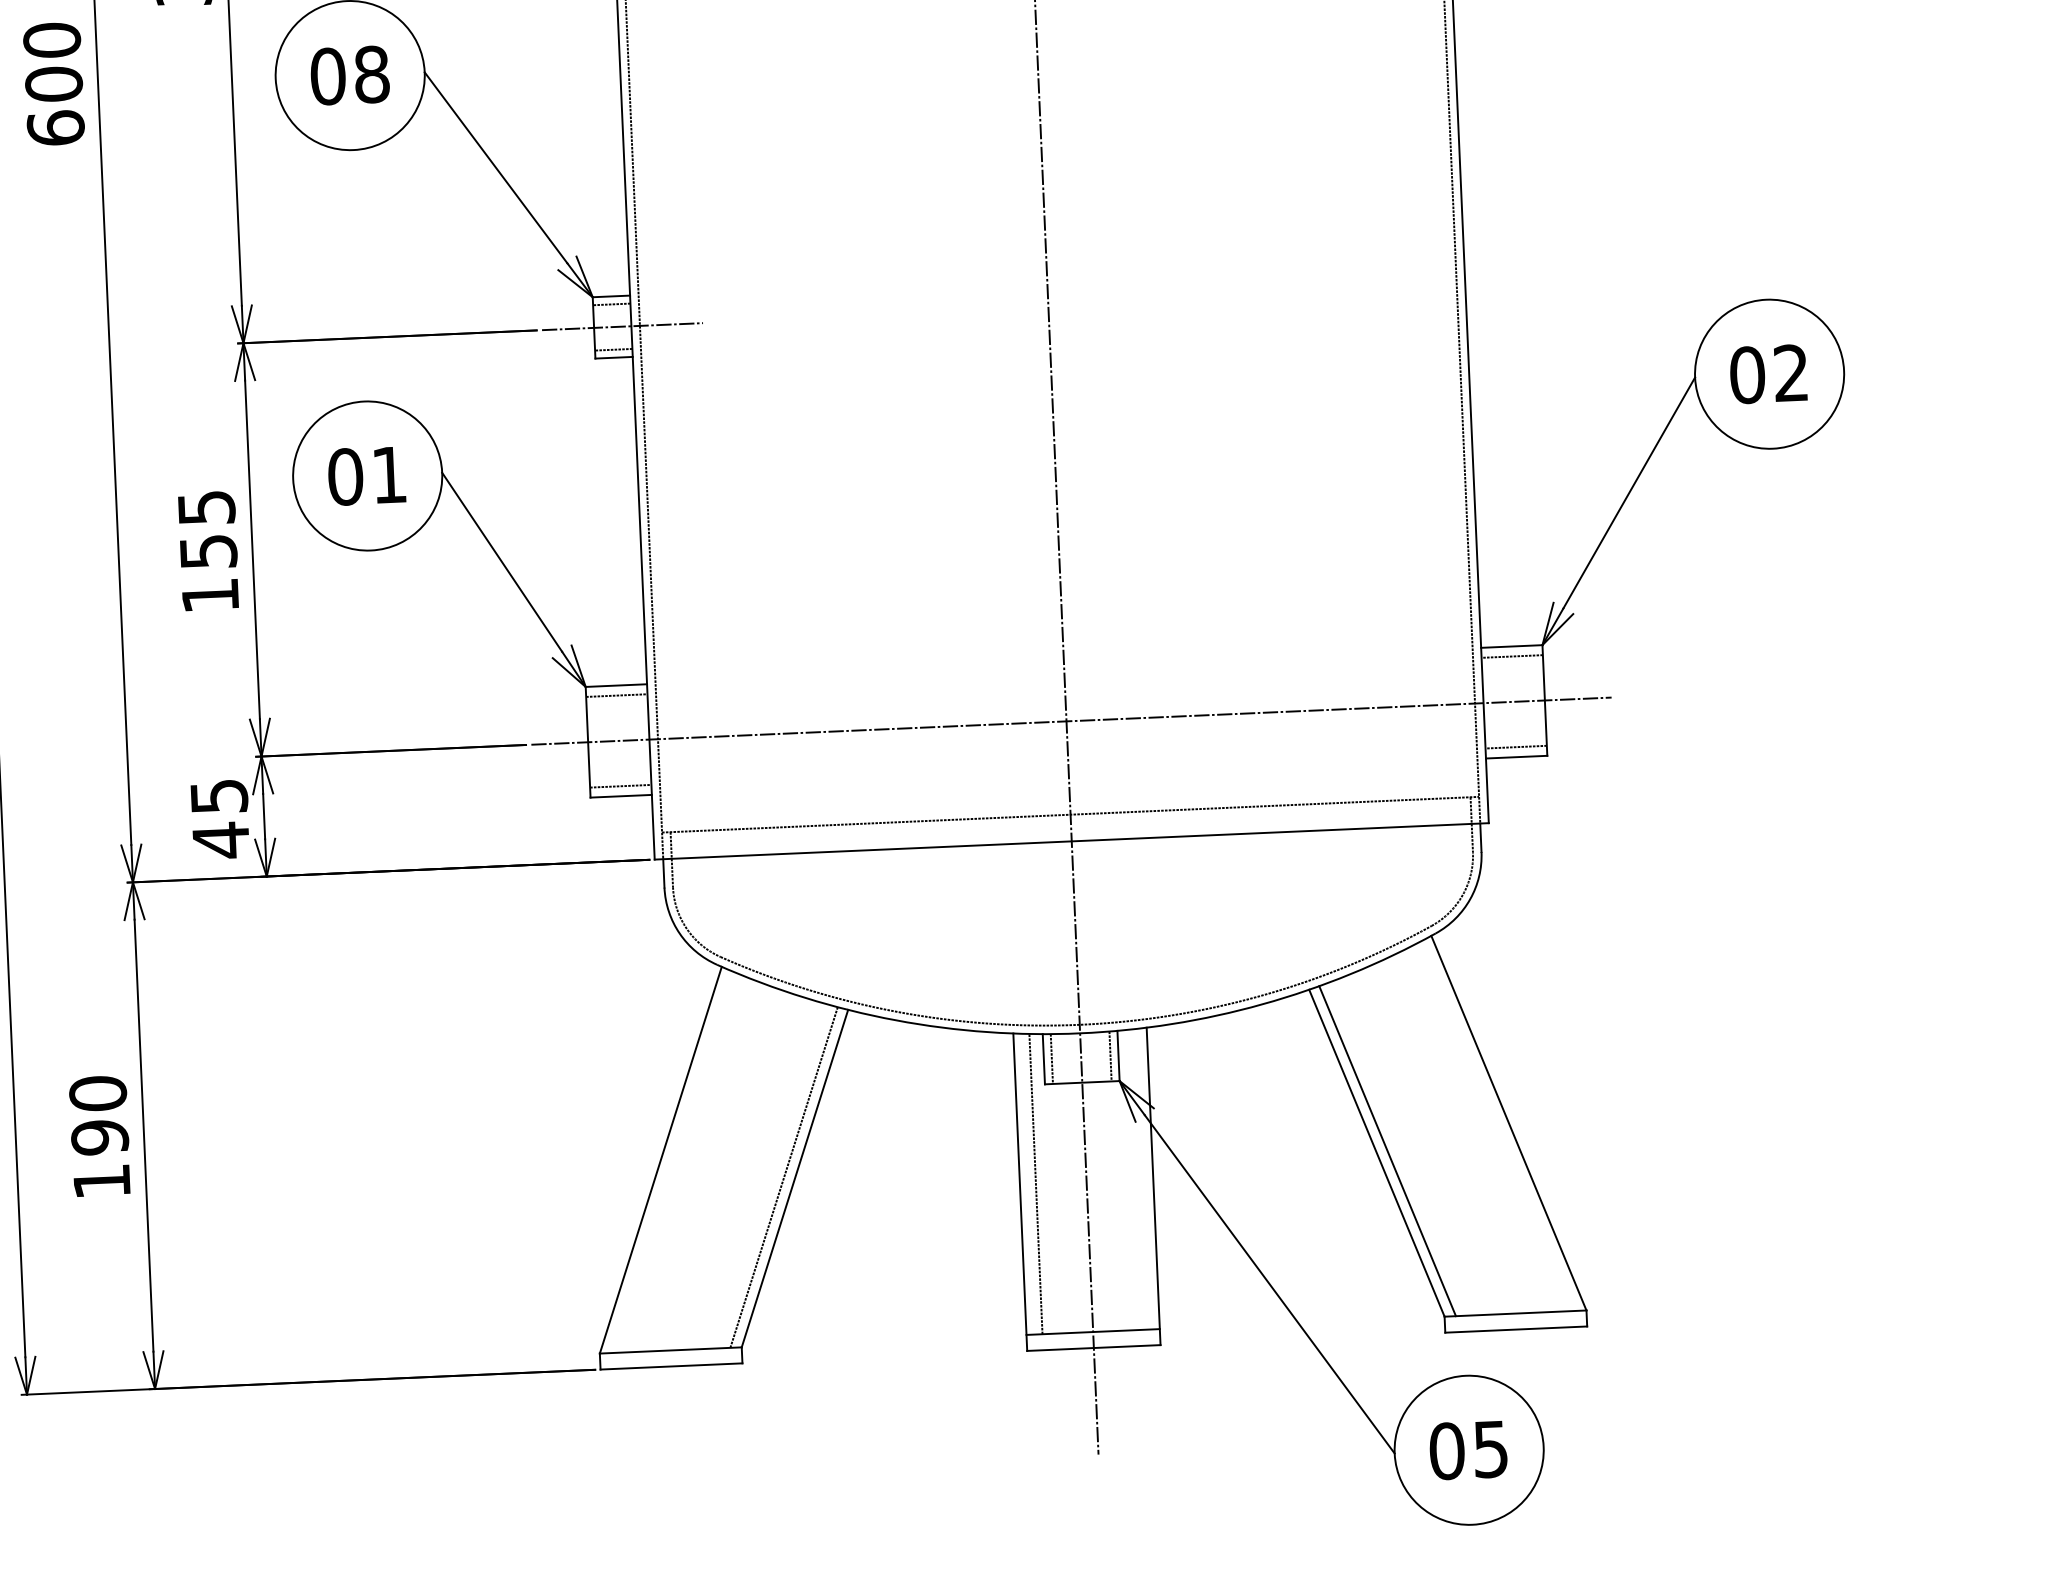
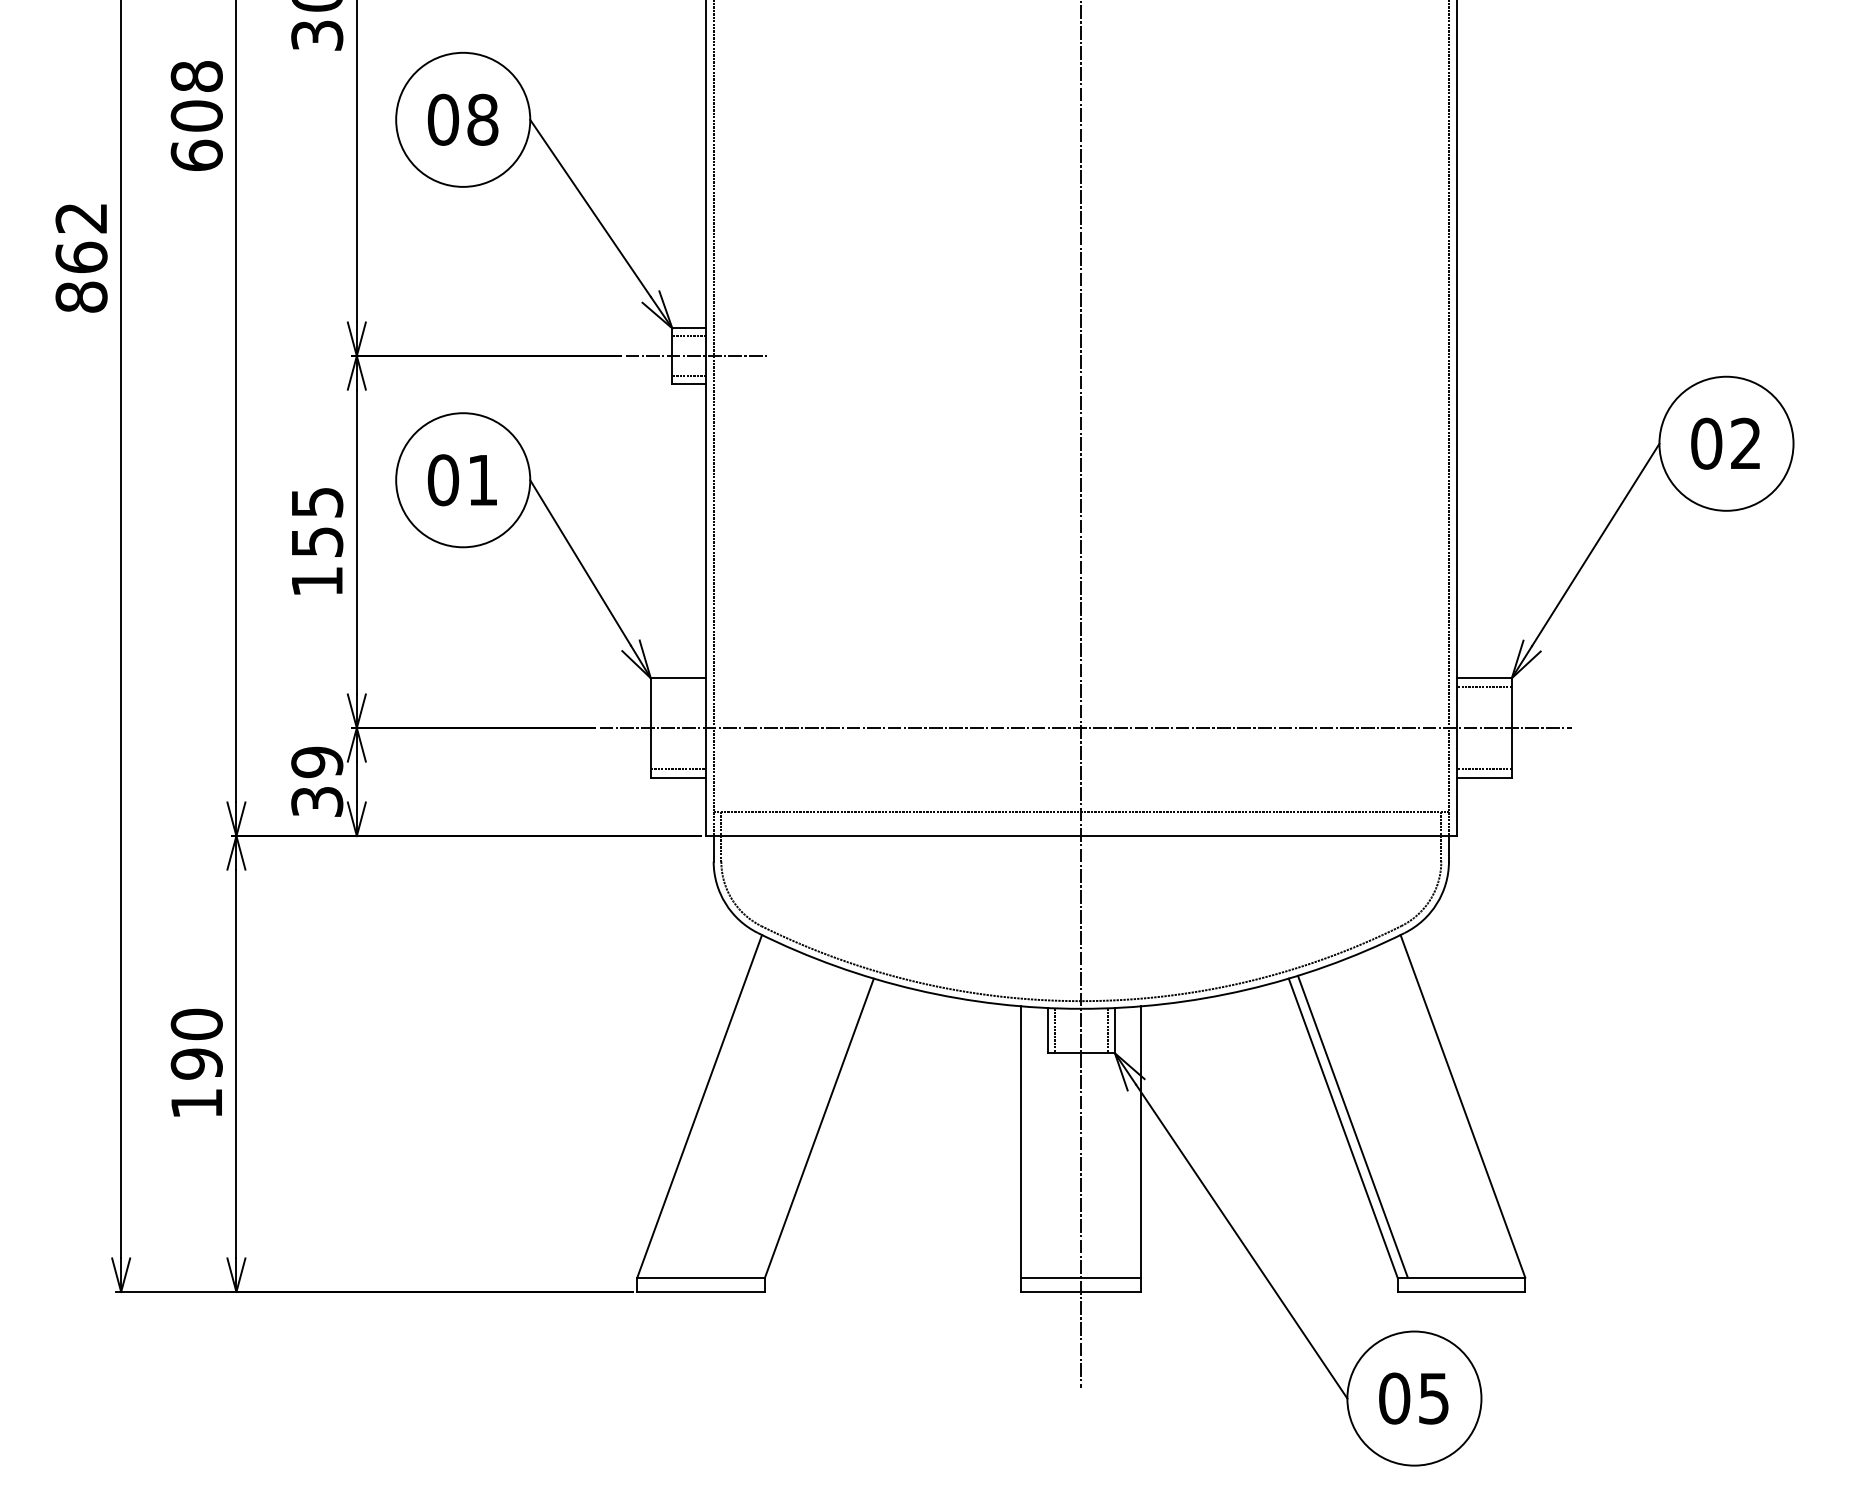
text: (51, 40) -> (196, 76), 600 -> 608
line: (615, 695) -> (677, 687), removed
text: (220, 818) -> (317, 782), 45 -> 39
line: (783, 1177) -> (809, 1126), removed
line: (1035, 1184) -> (1035, 1142), removed

